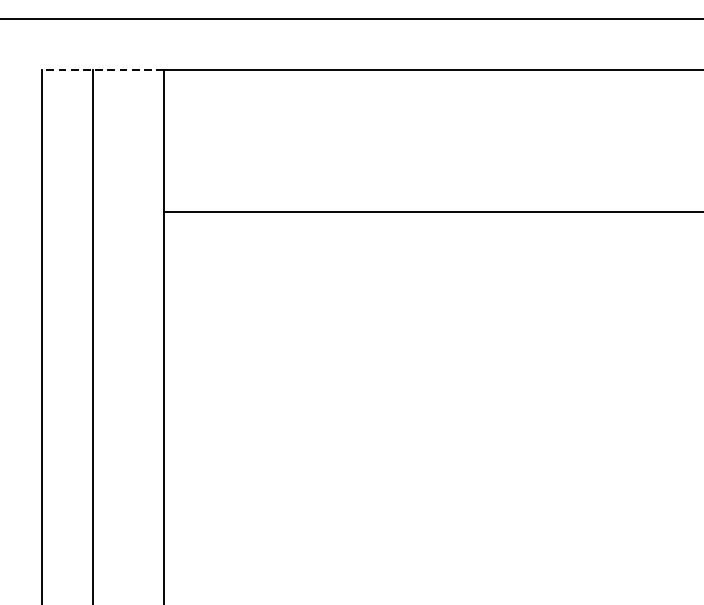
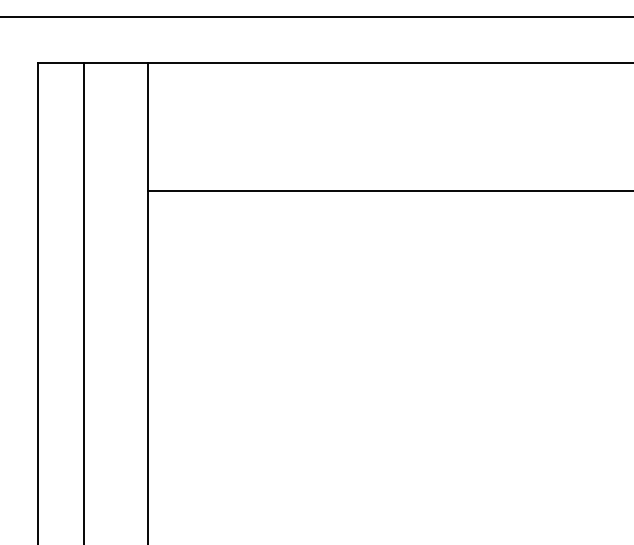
line: (102, 70) -> (92, 63), dashed -> solid

